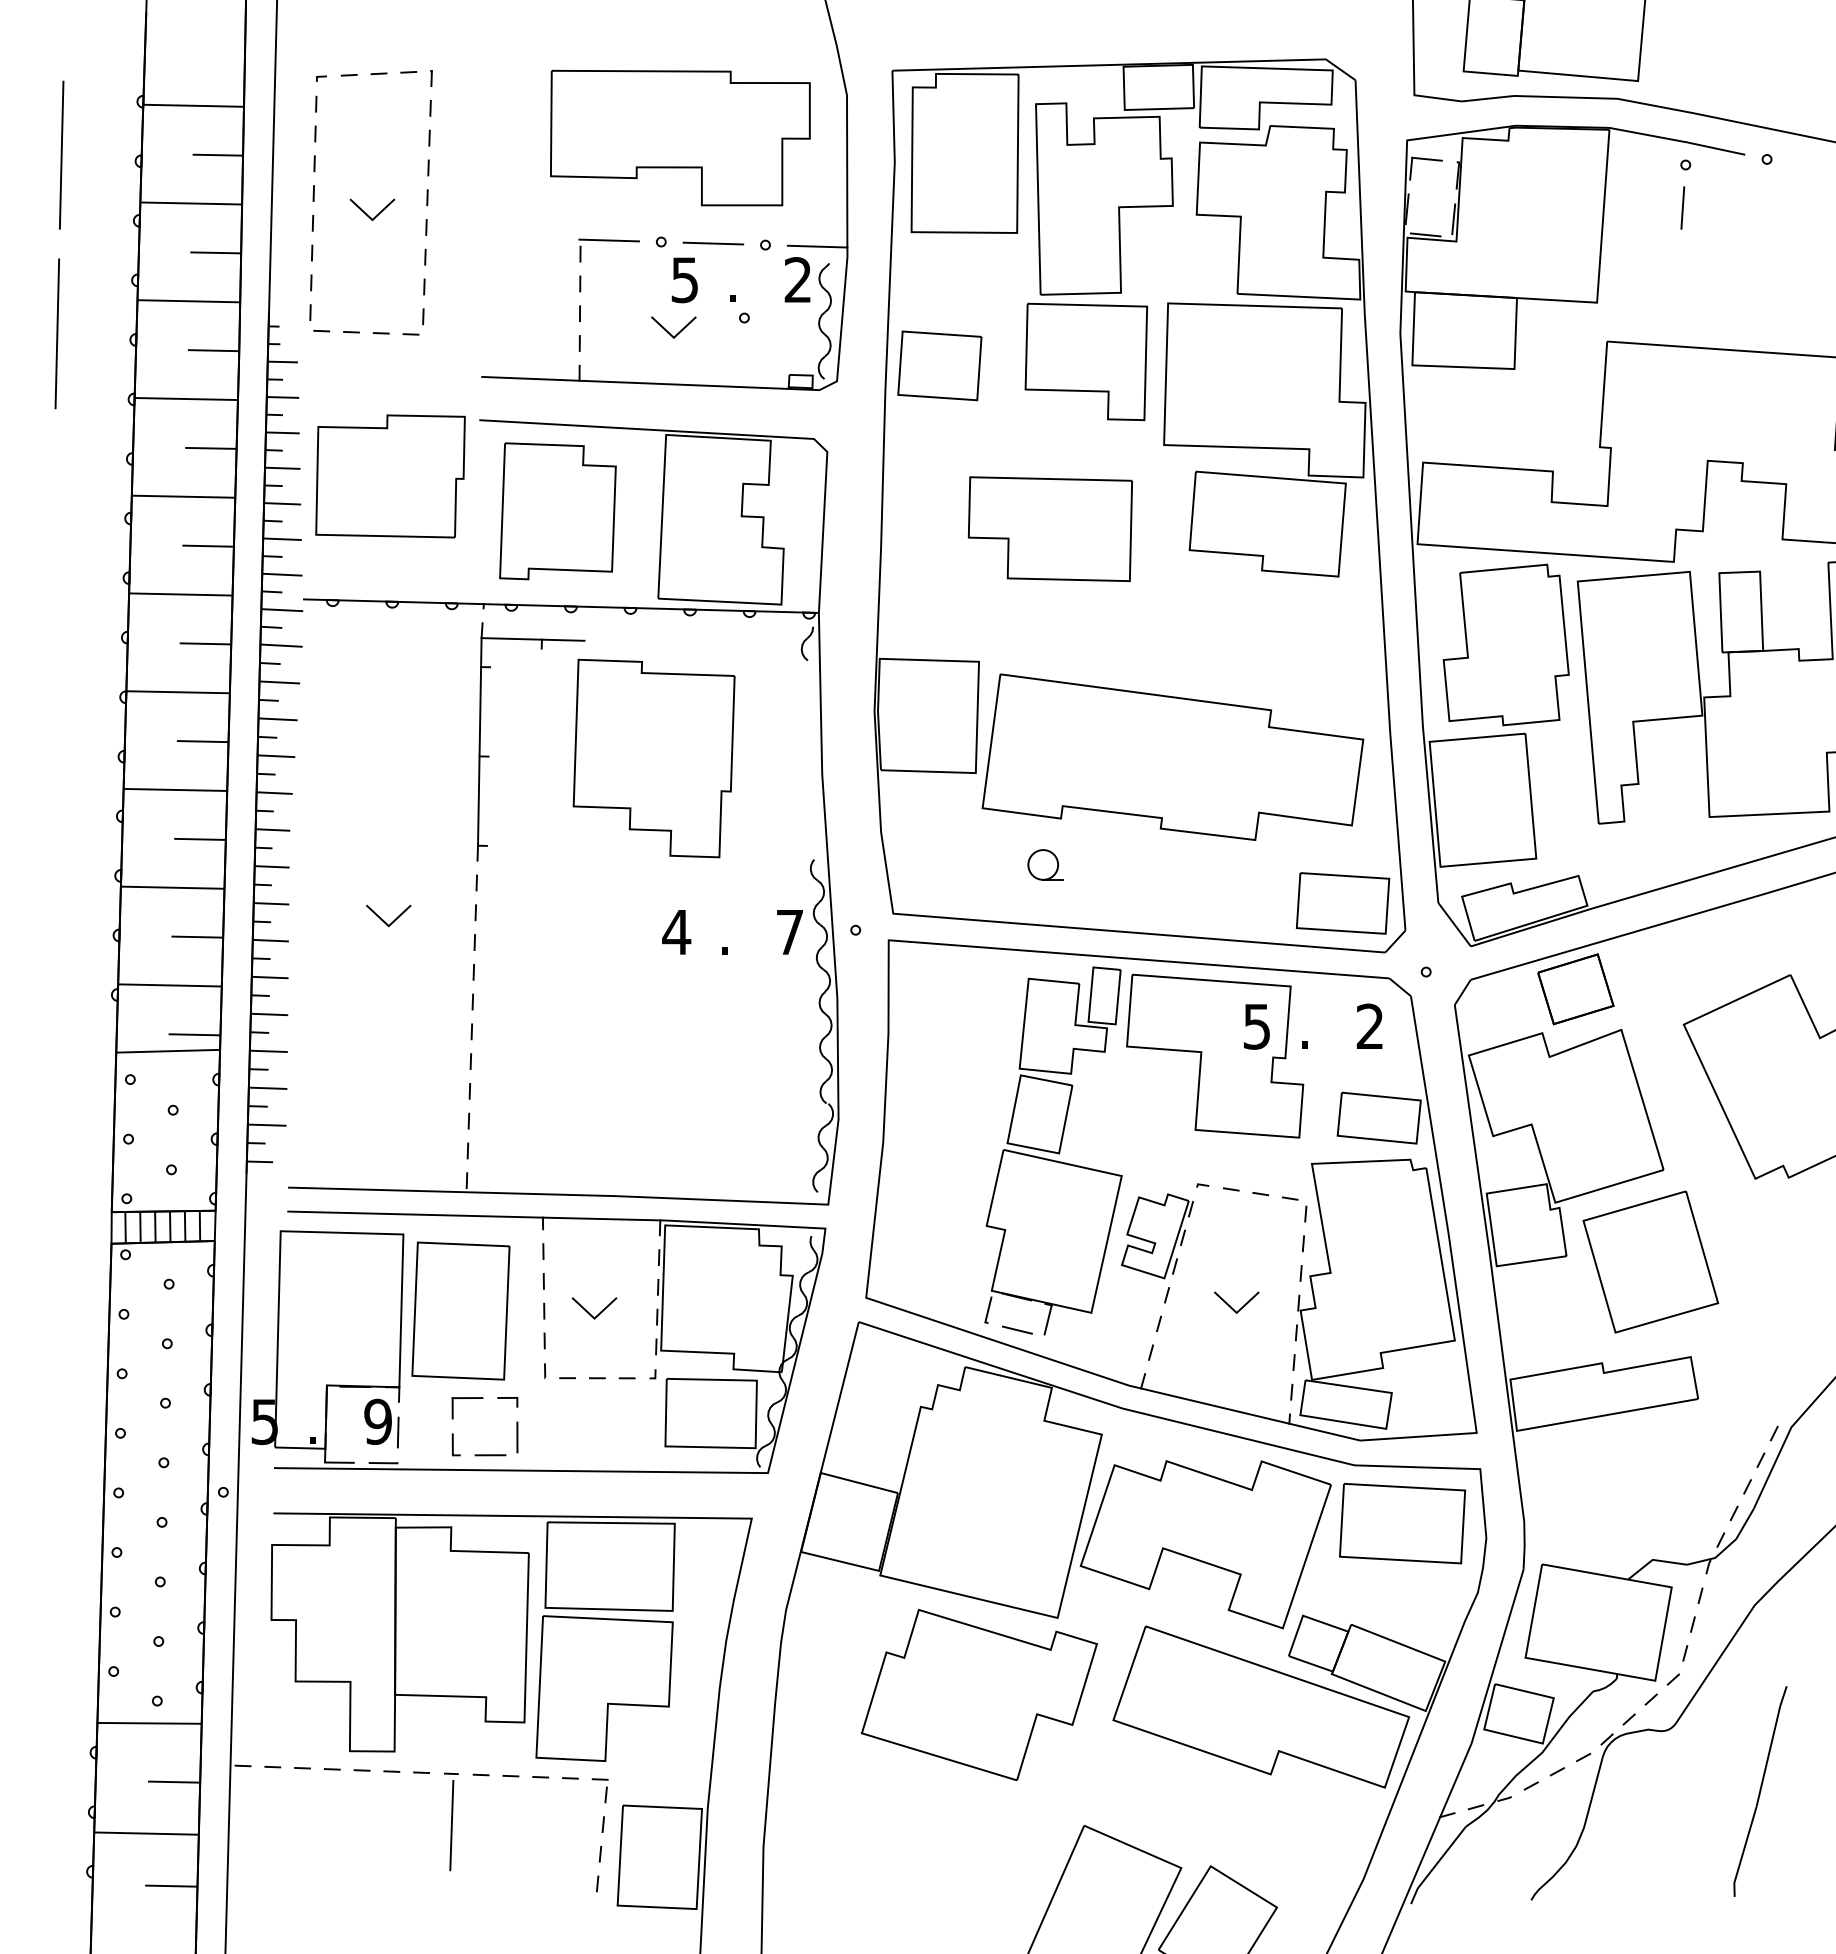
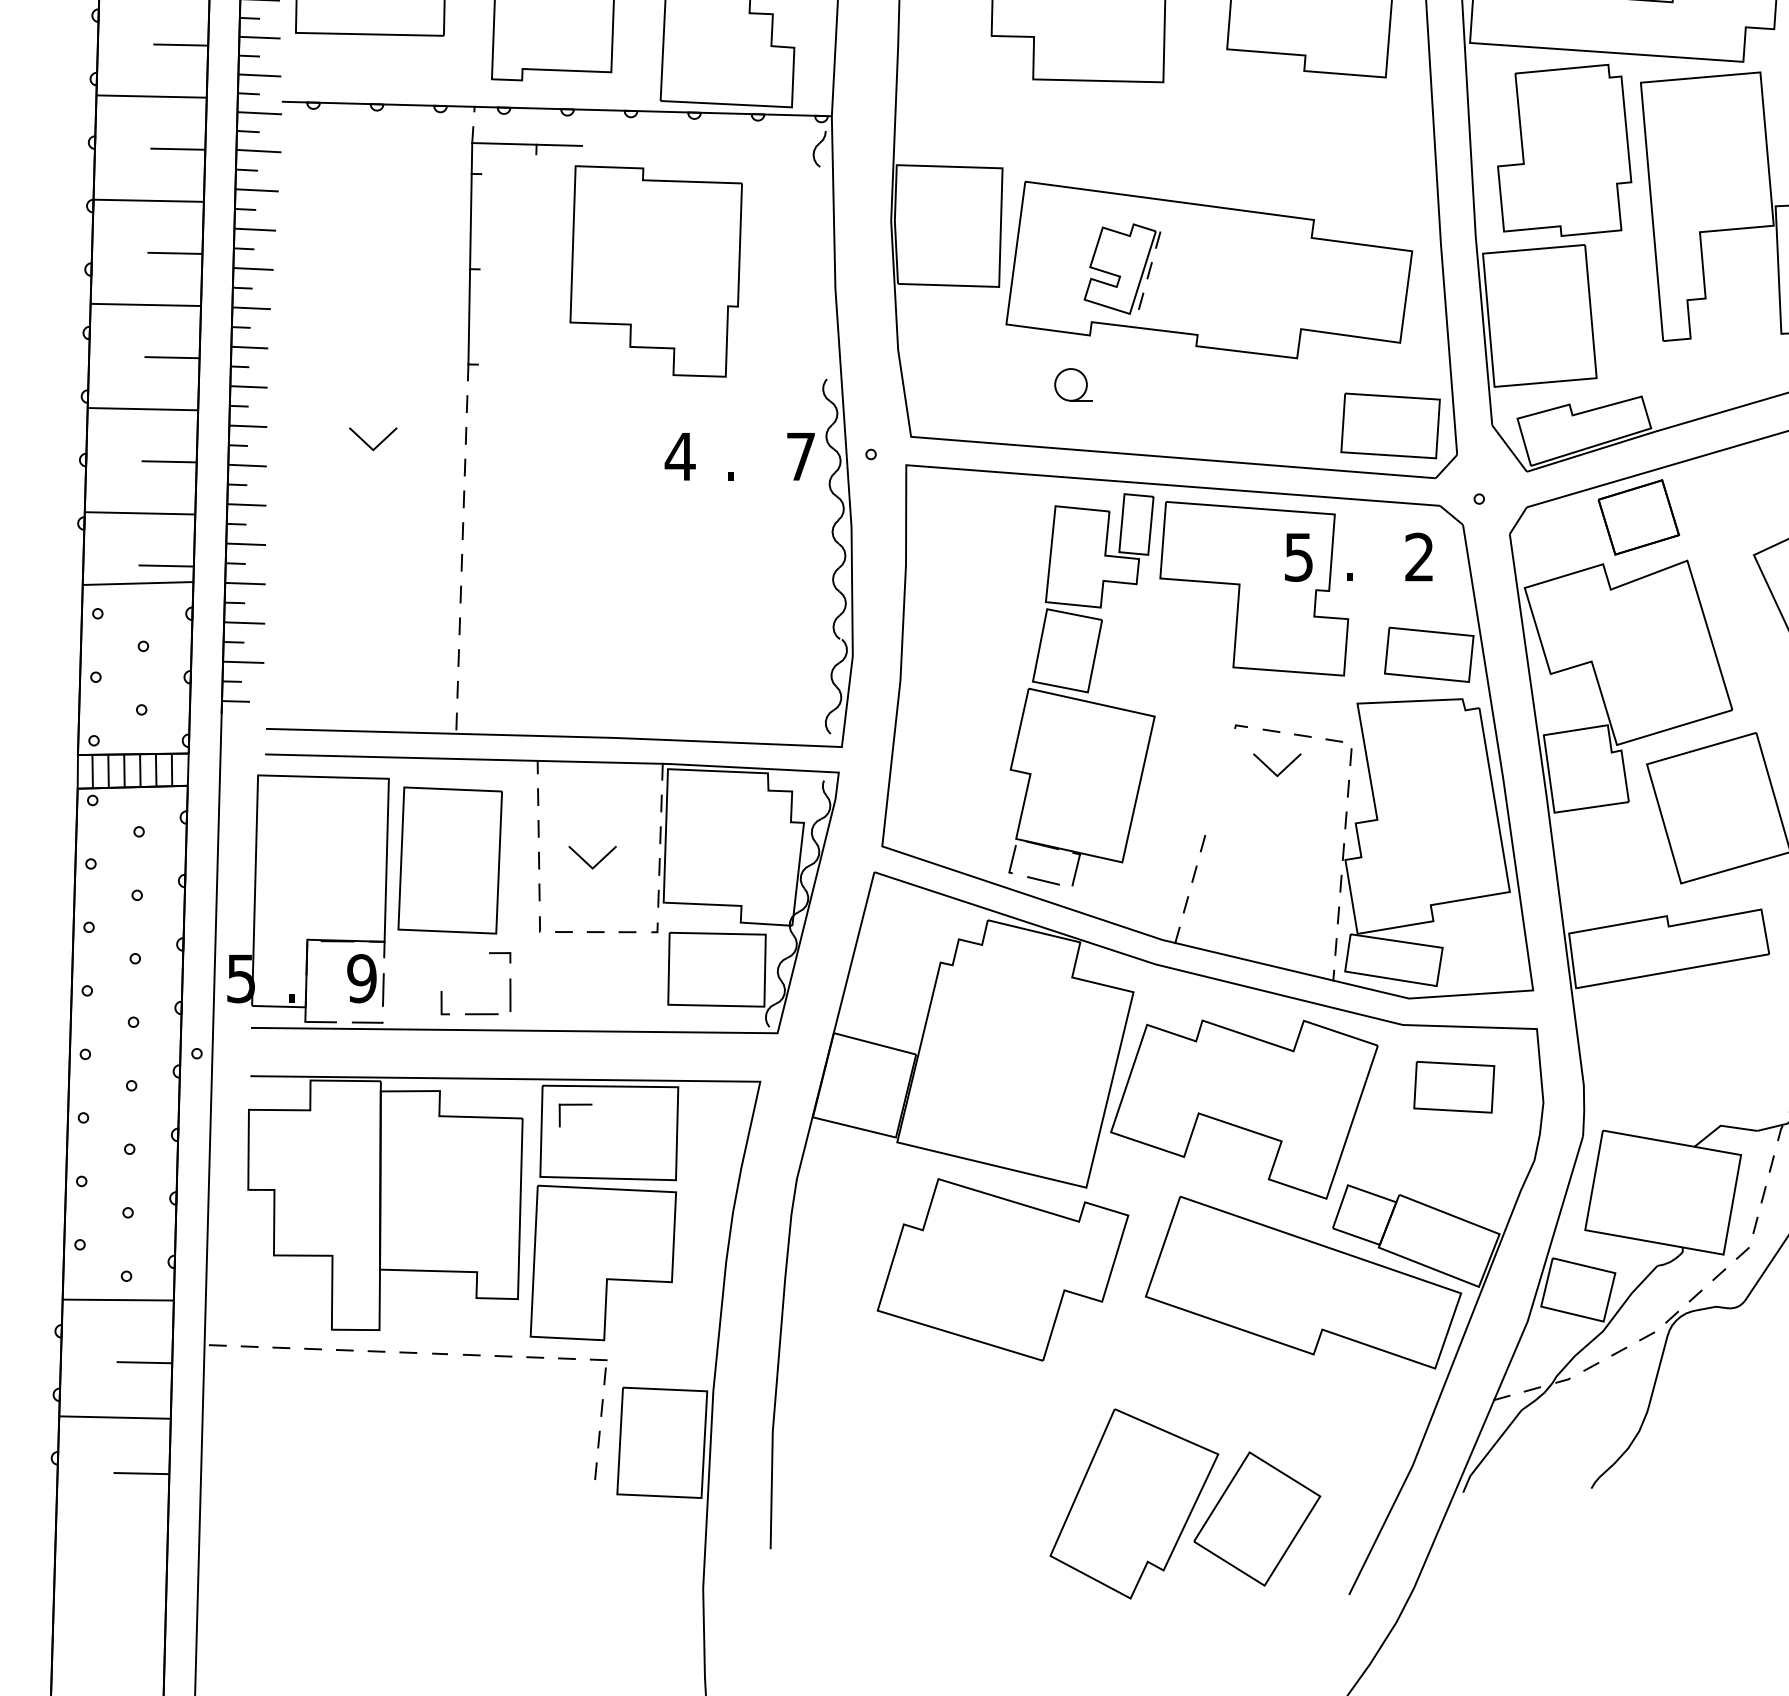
part: (1157, 1236) -> (1122, 269), moved
line: (1231, 1306) -> (1271, 769), moved
part: (467, 1398) -> (575, 1105), moved
part: (1402, 1523) -> (1454, 1086), size x0.6
line: (451, 1825) -> (440, 1408), removed

